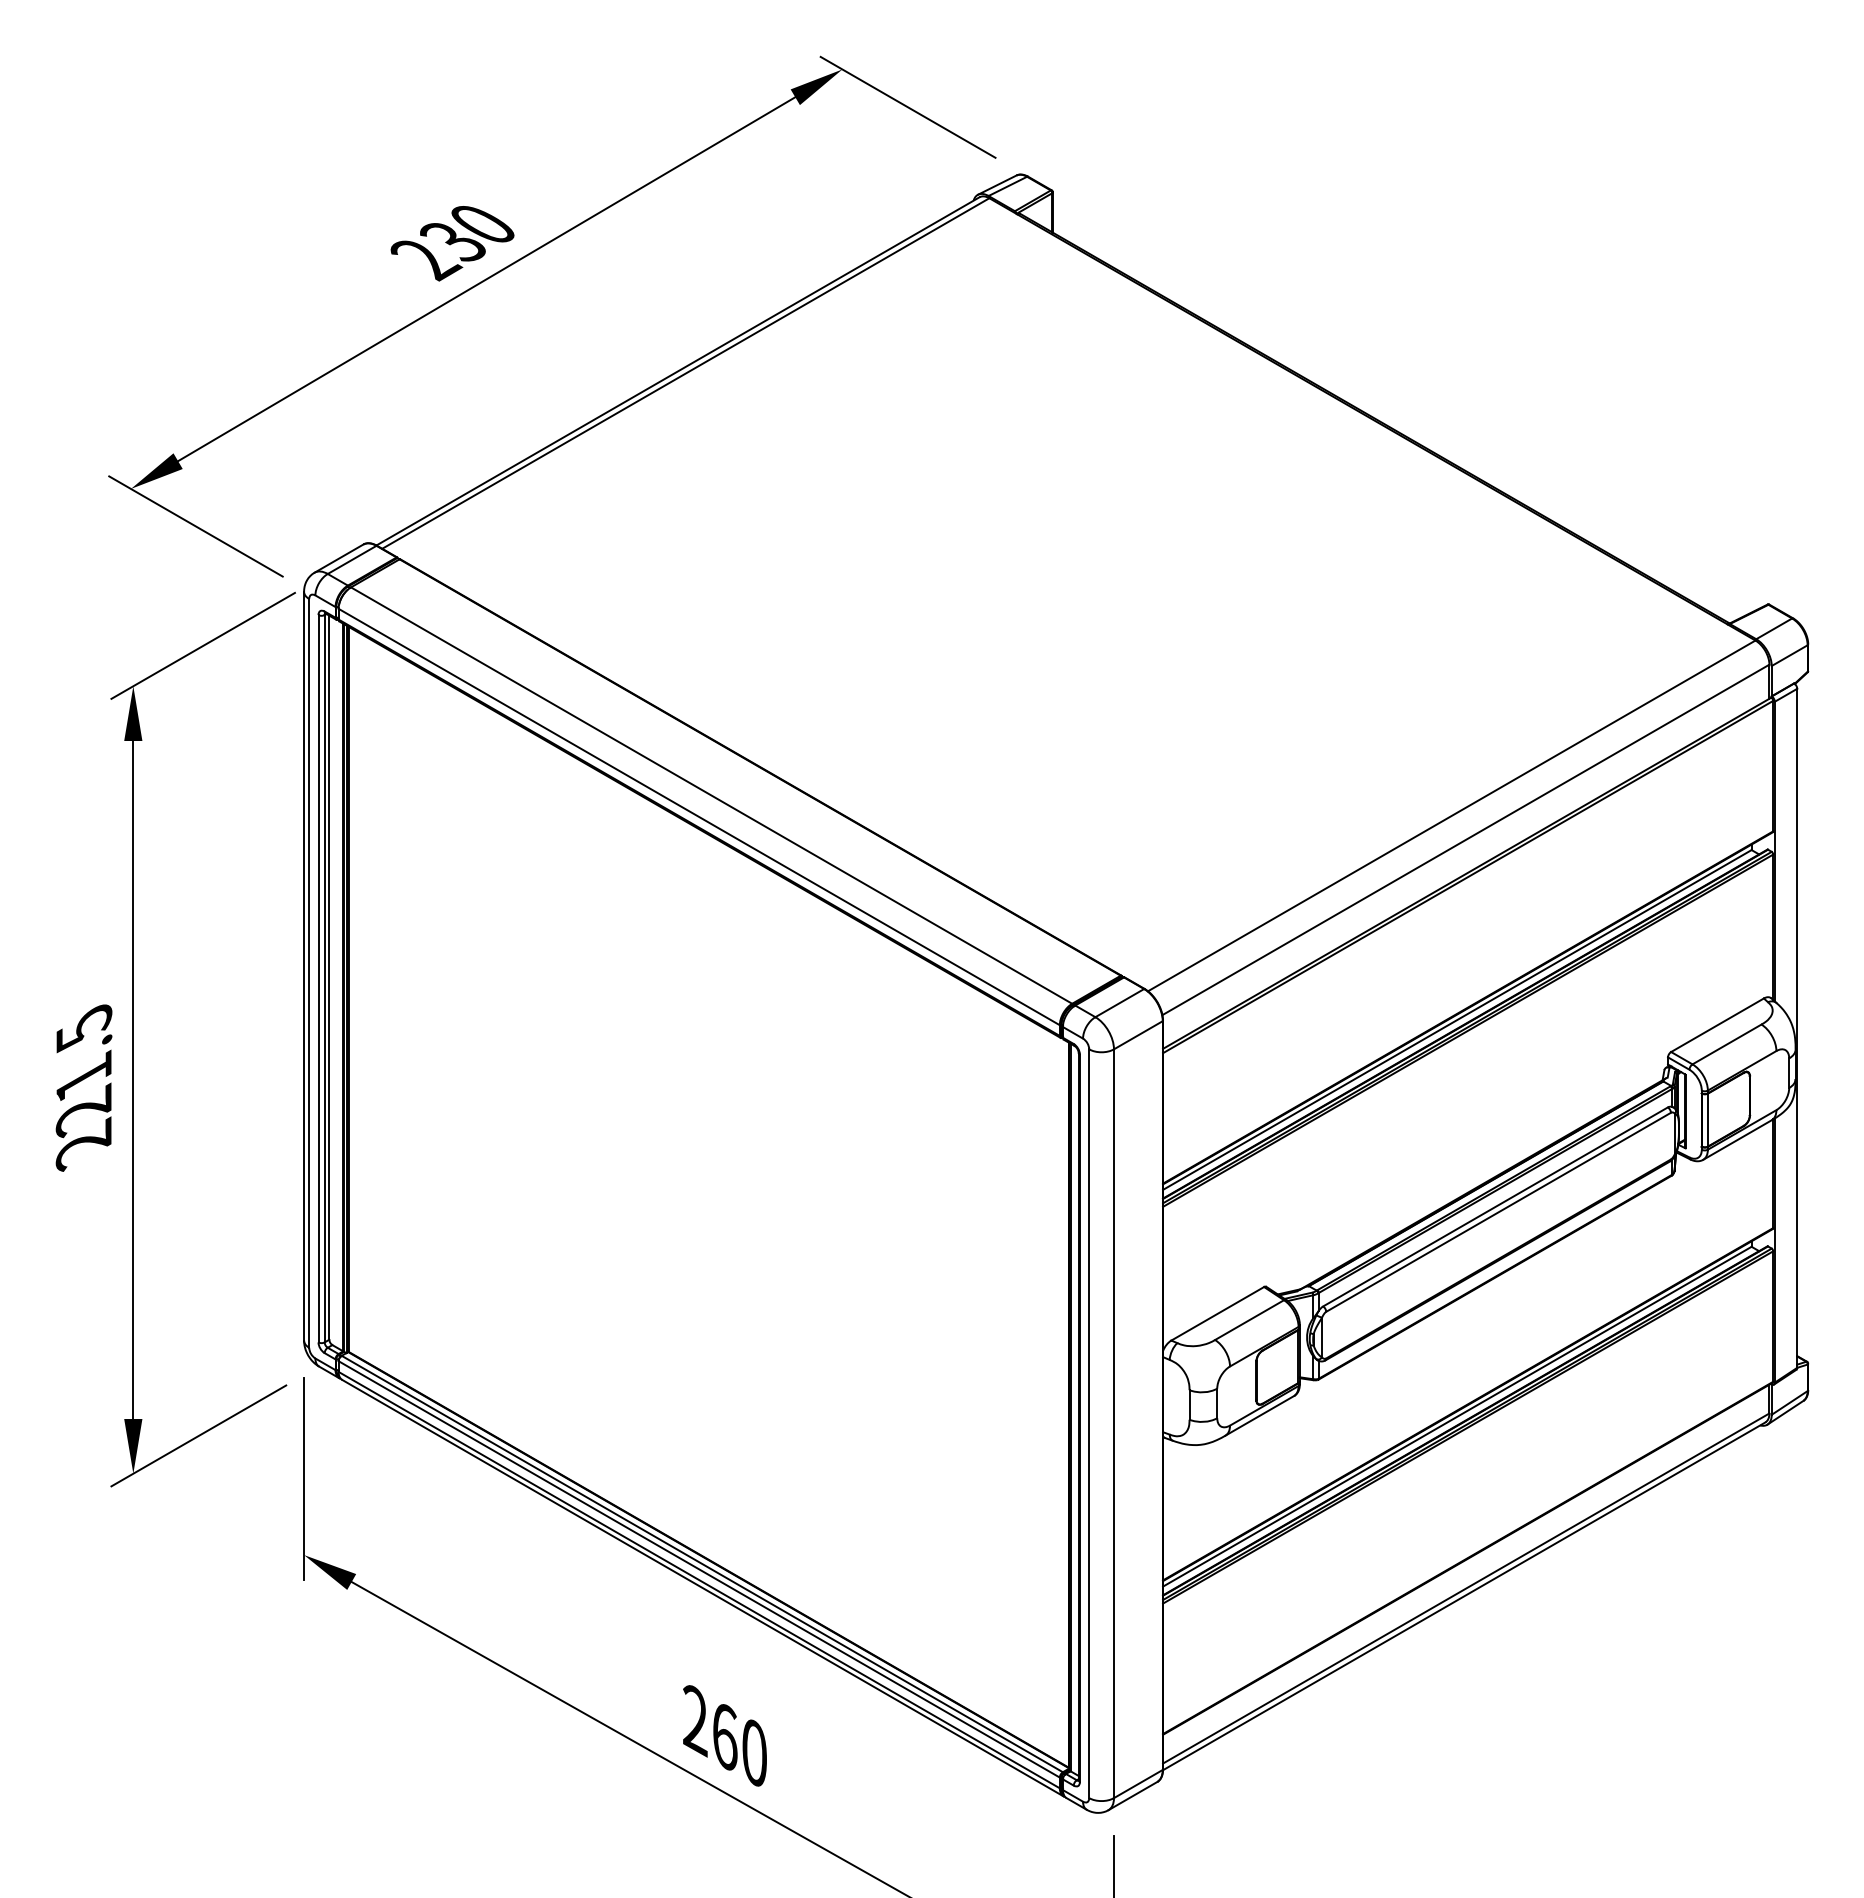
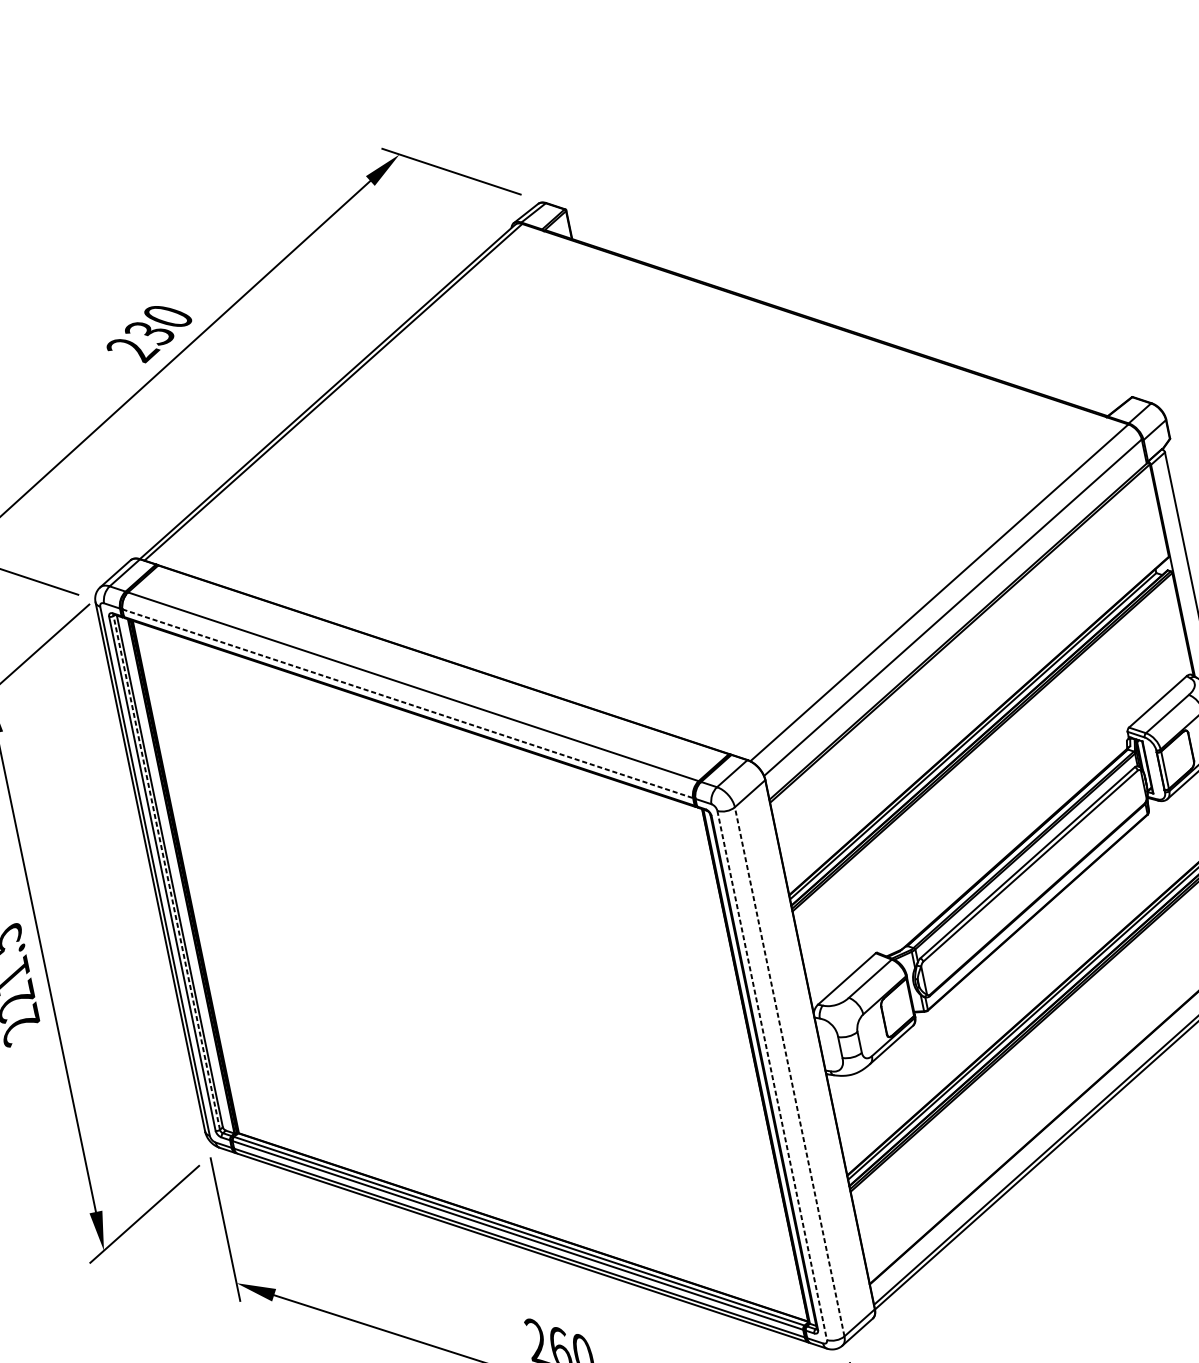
line: (699, 817) -> (408, 704), solid -> dashed
line: (324, 978) -> (166, 872), solid -> dashed
line: (1113, 1423) -> (789, 1071), solid -> dashed
line: (1089, 1424) -> (772, 1075), solid -> dashed

